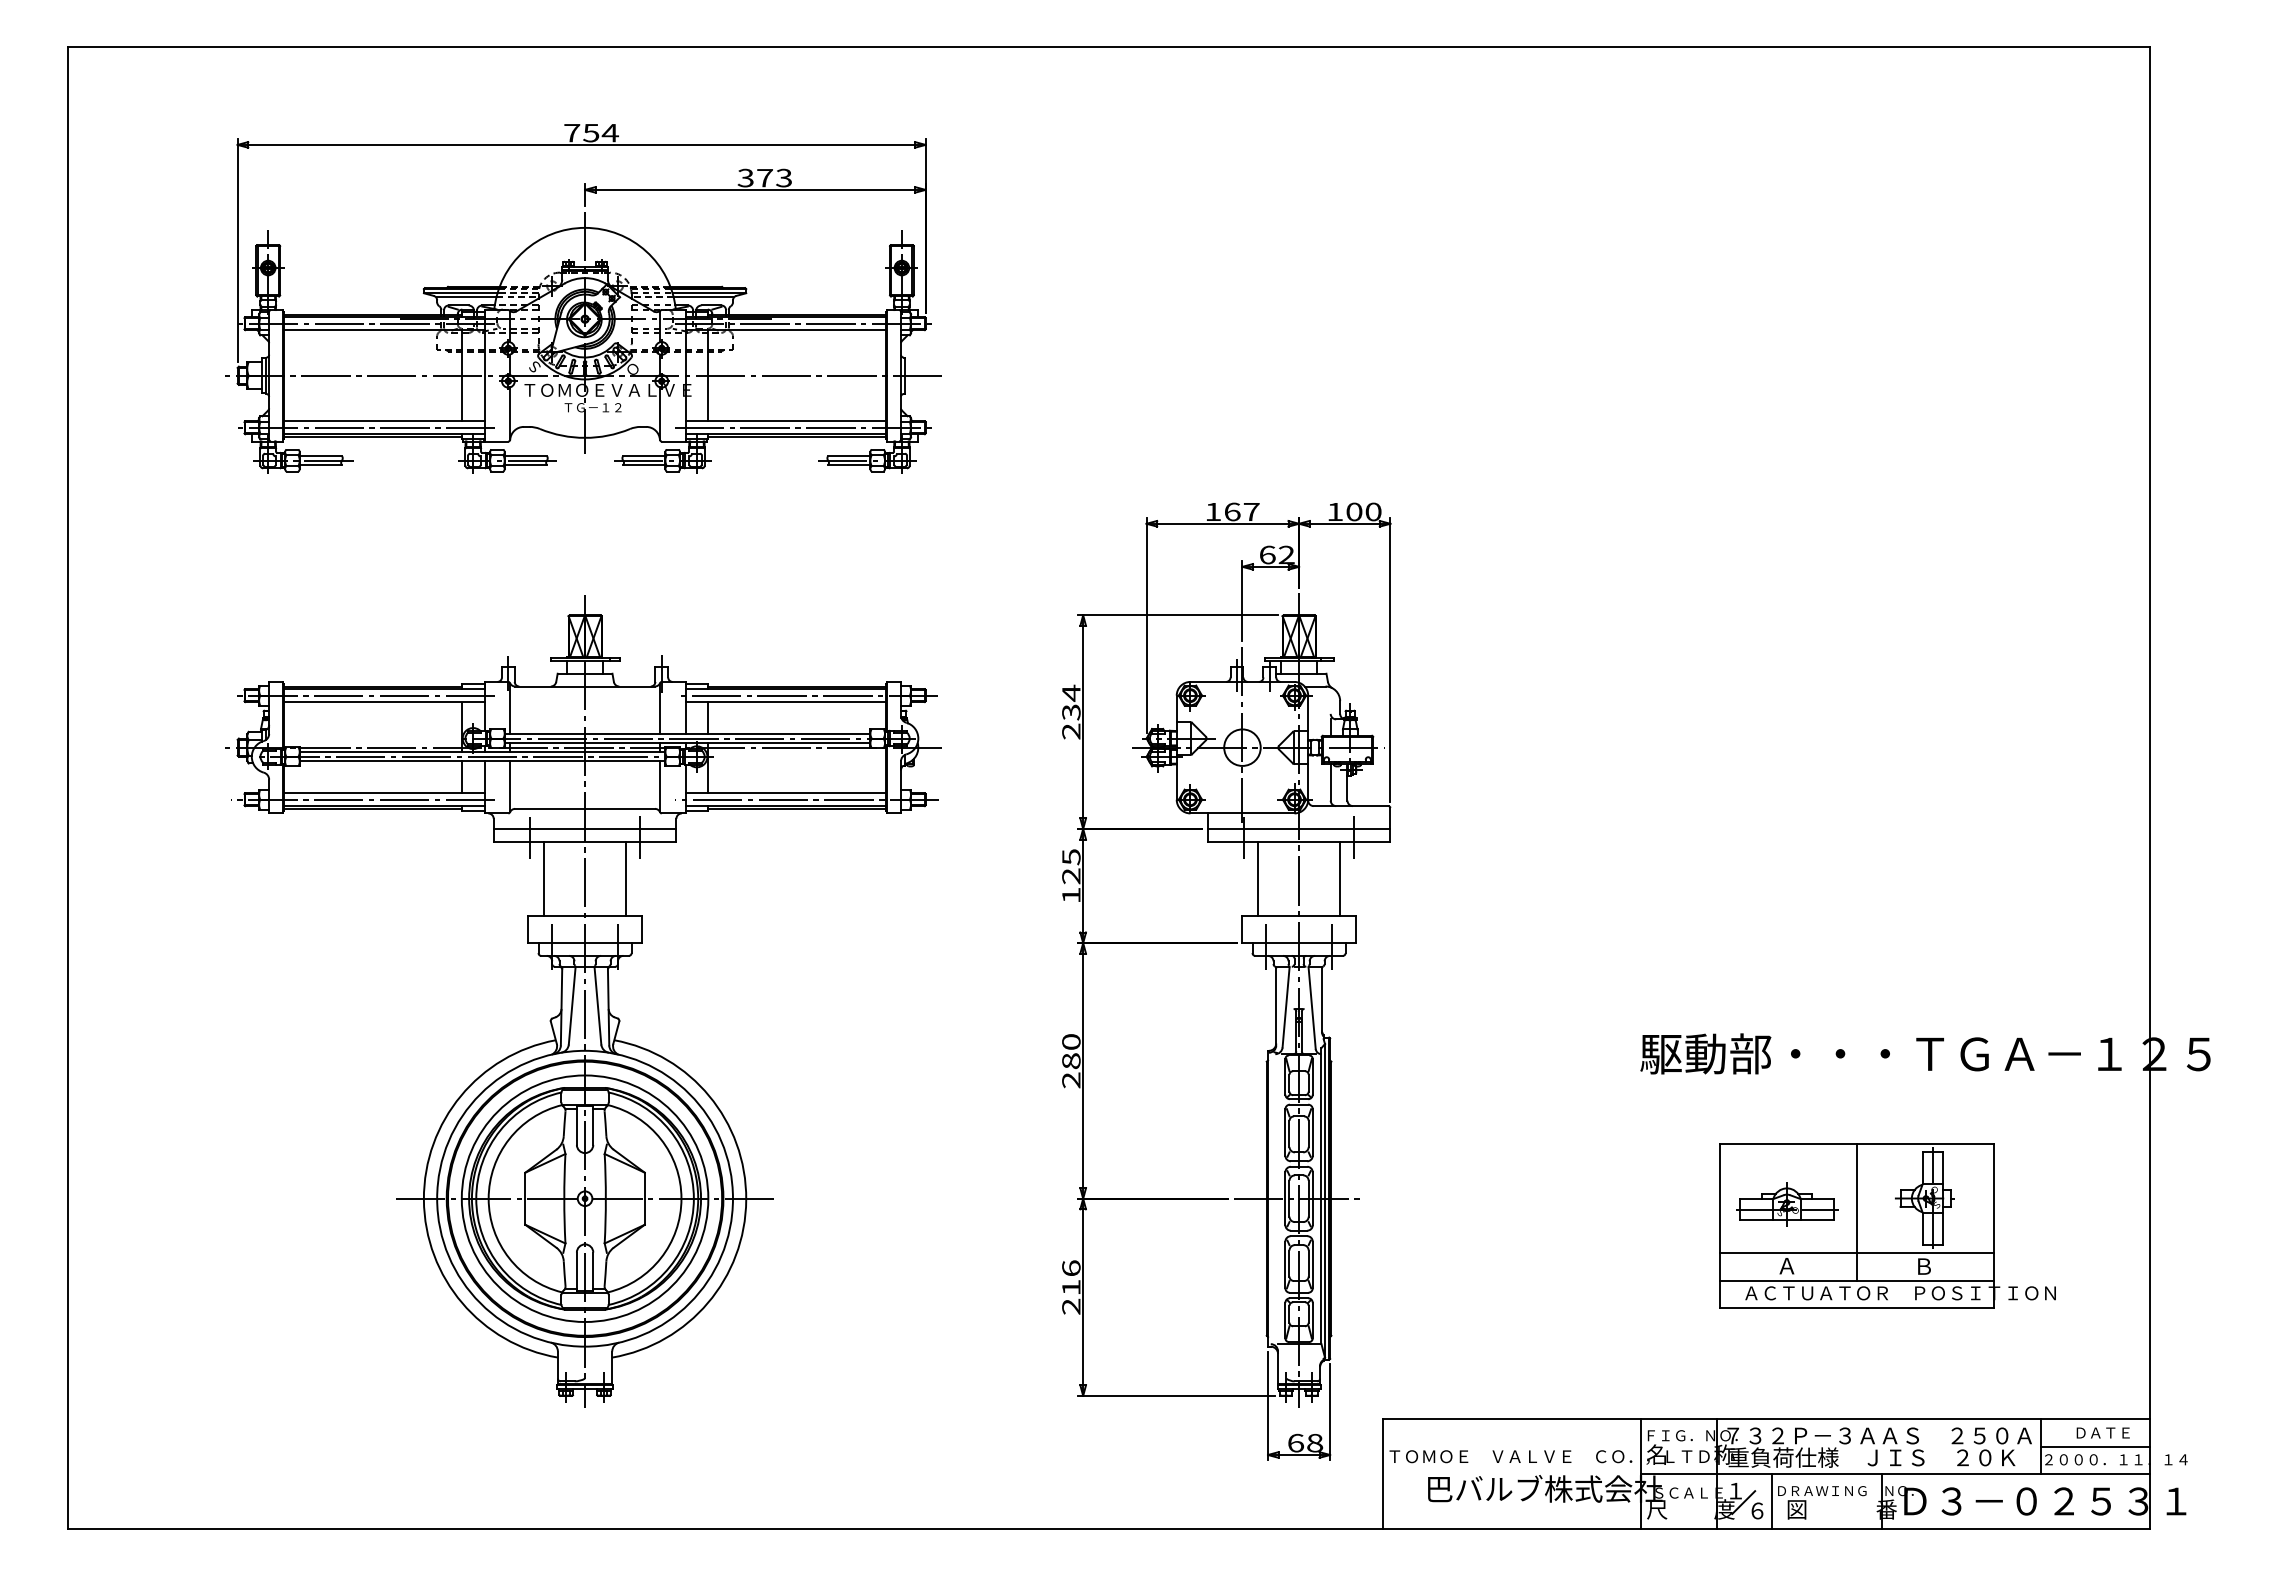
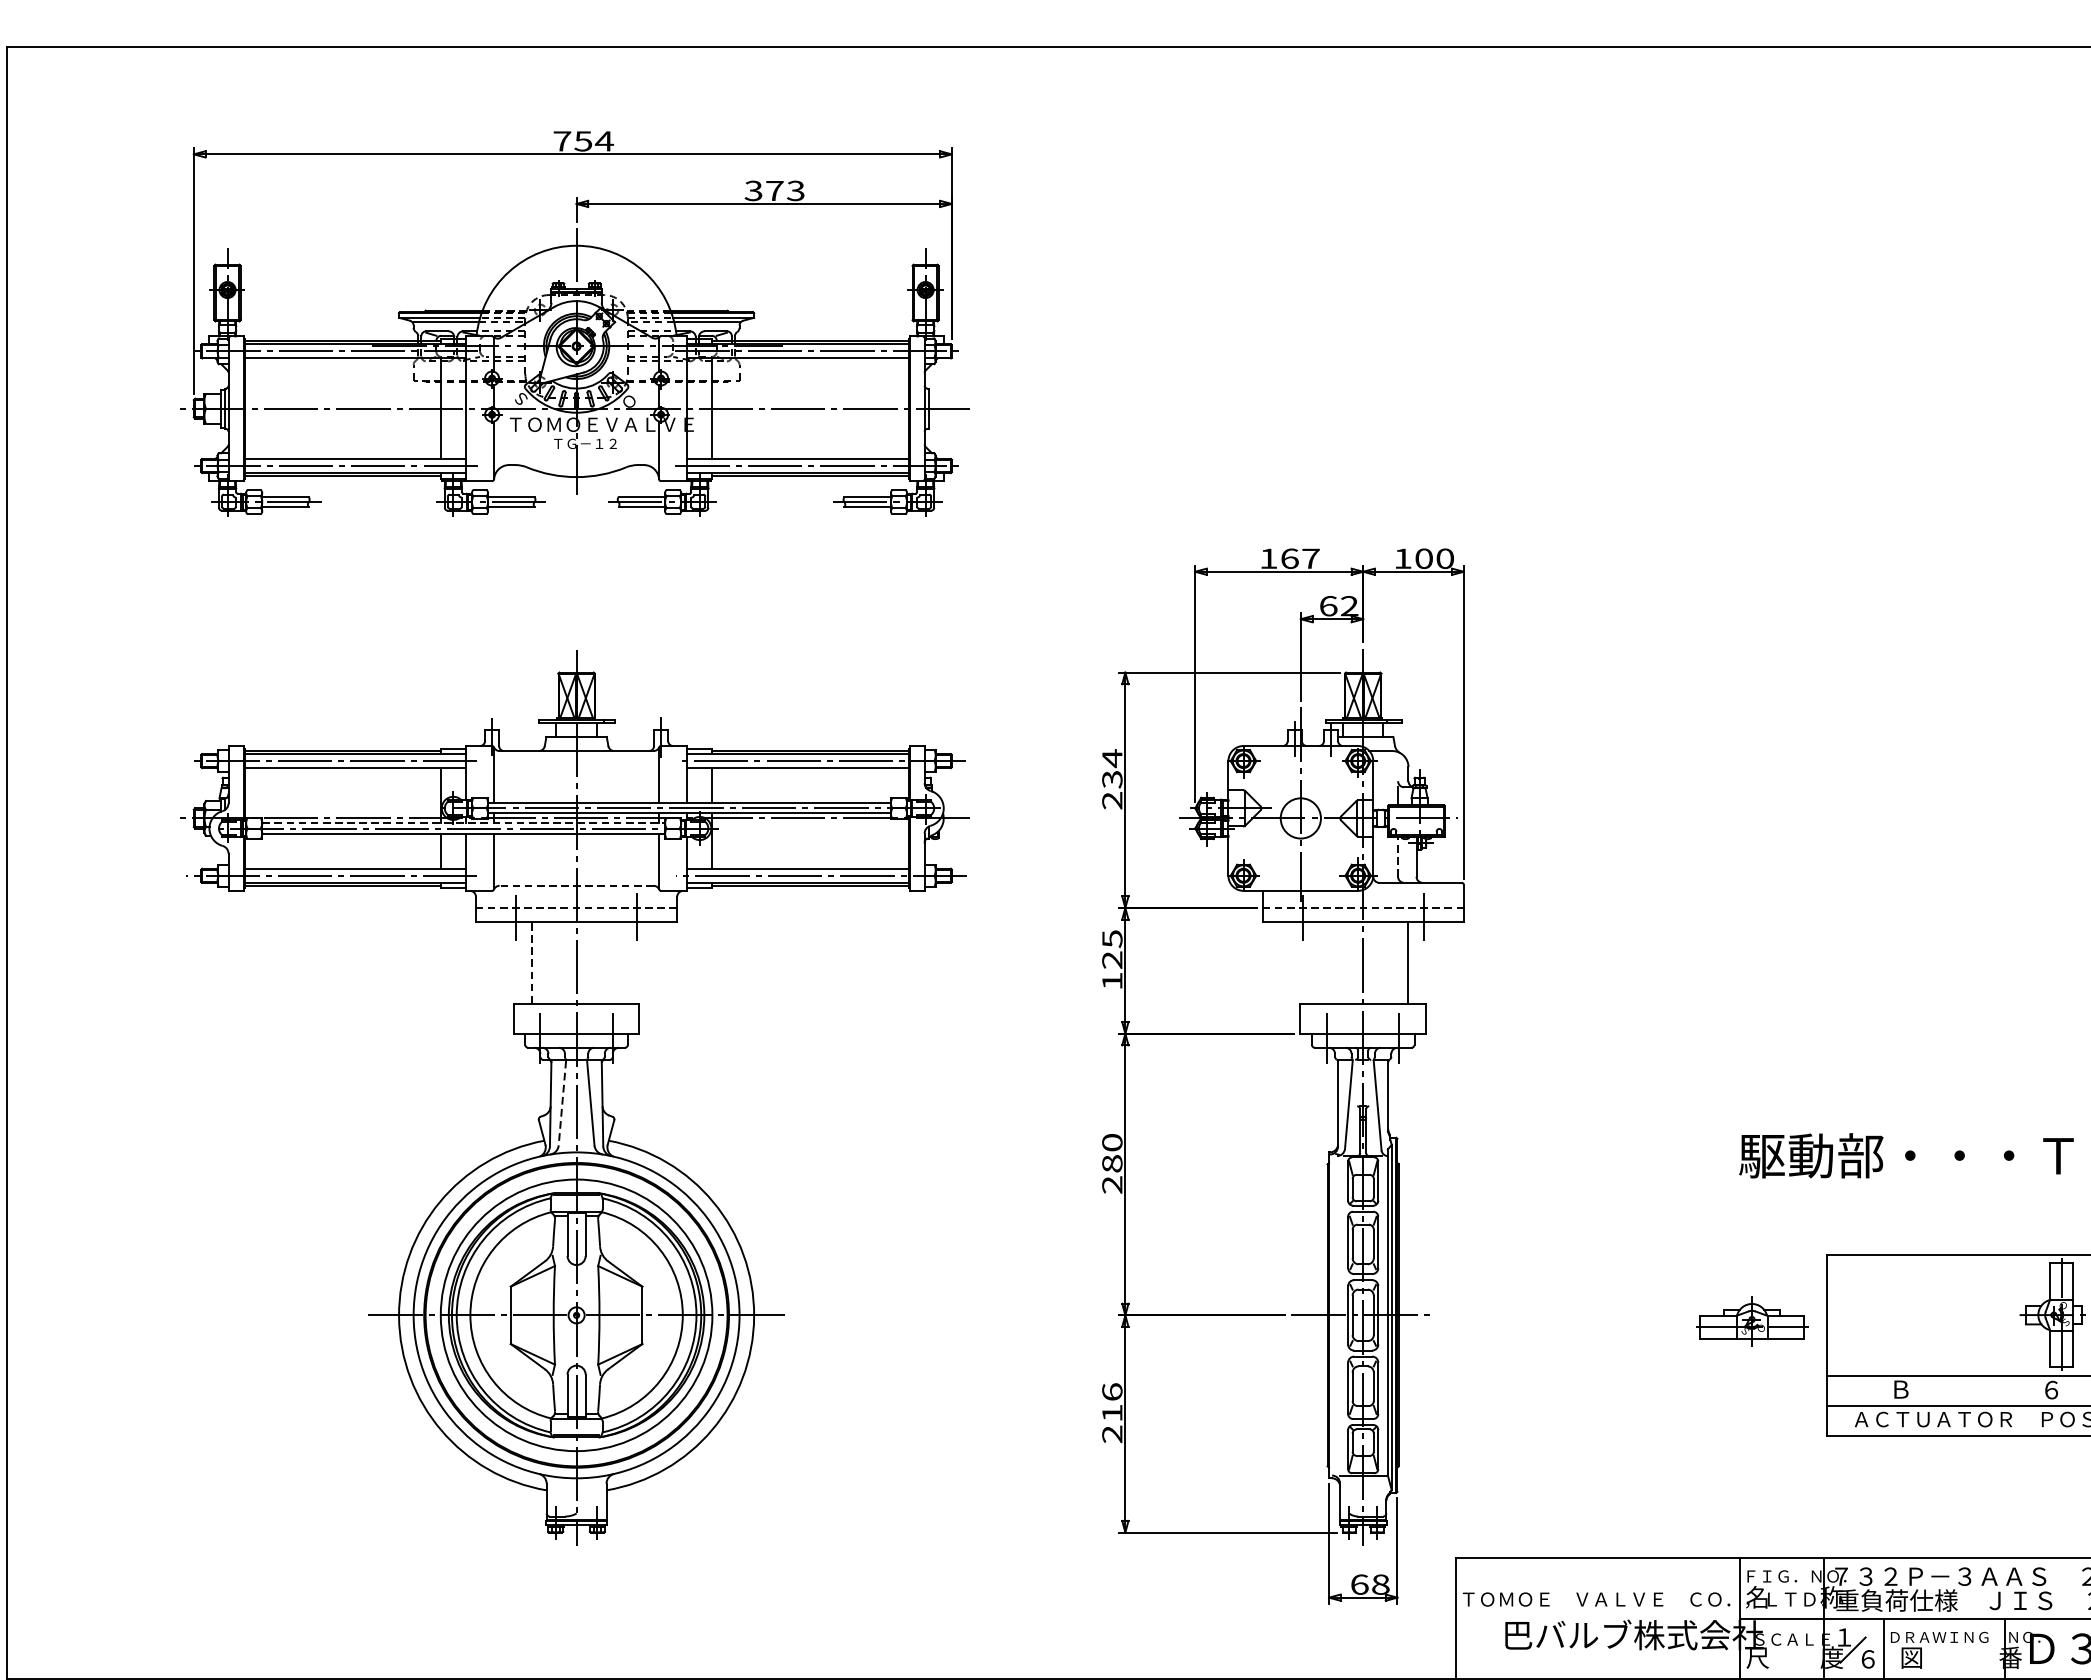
line: (482, 752) -> (463, 823), solid -> dashed
line: (1330, 781) -> (1397, 855), solid -> dashed
line: (585, 808) -> (577, 885), solid -> dashed
line: (584, 828) -> (575, 907), solid -> dashed
line: (1299, 828) -> (1363, 907), solid -> dashed
line: (544, 878) -> (531, 962), solid -> dashed
line: (625, 878) -> (621, 962), removed
line: (1258, 878) -> (1318, 962), removed
line: (572, 1006) -> (562, 1103), solid -> dashed
part: (1787, 1204) -> (1752, 1321), moved
line: (1857, 1211) -> (1978, 1329), removed
text: (1786, 1266) -> (1900, 1390), Ａ -> Ｂ
text: (1924, 1266) -> (2052, 1390), Ｂ -> ６

